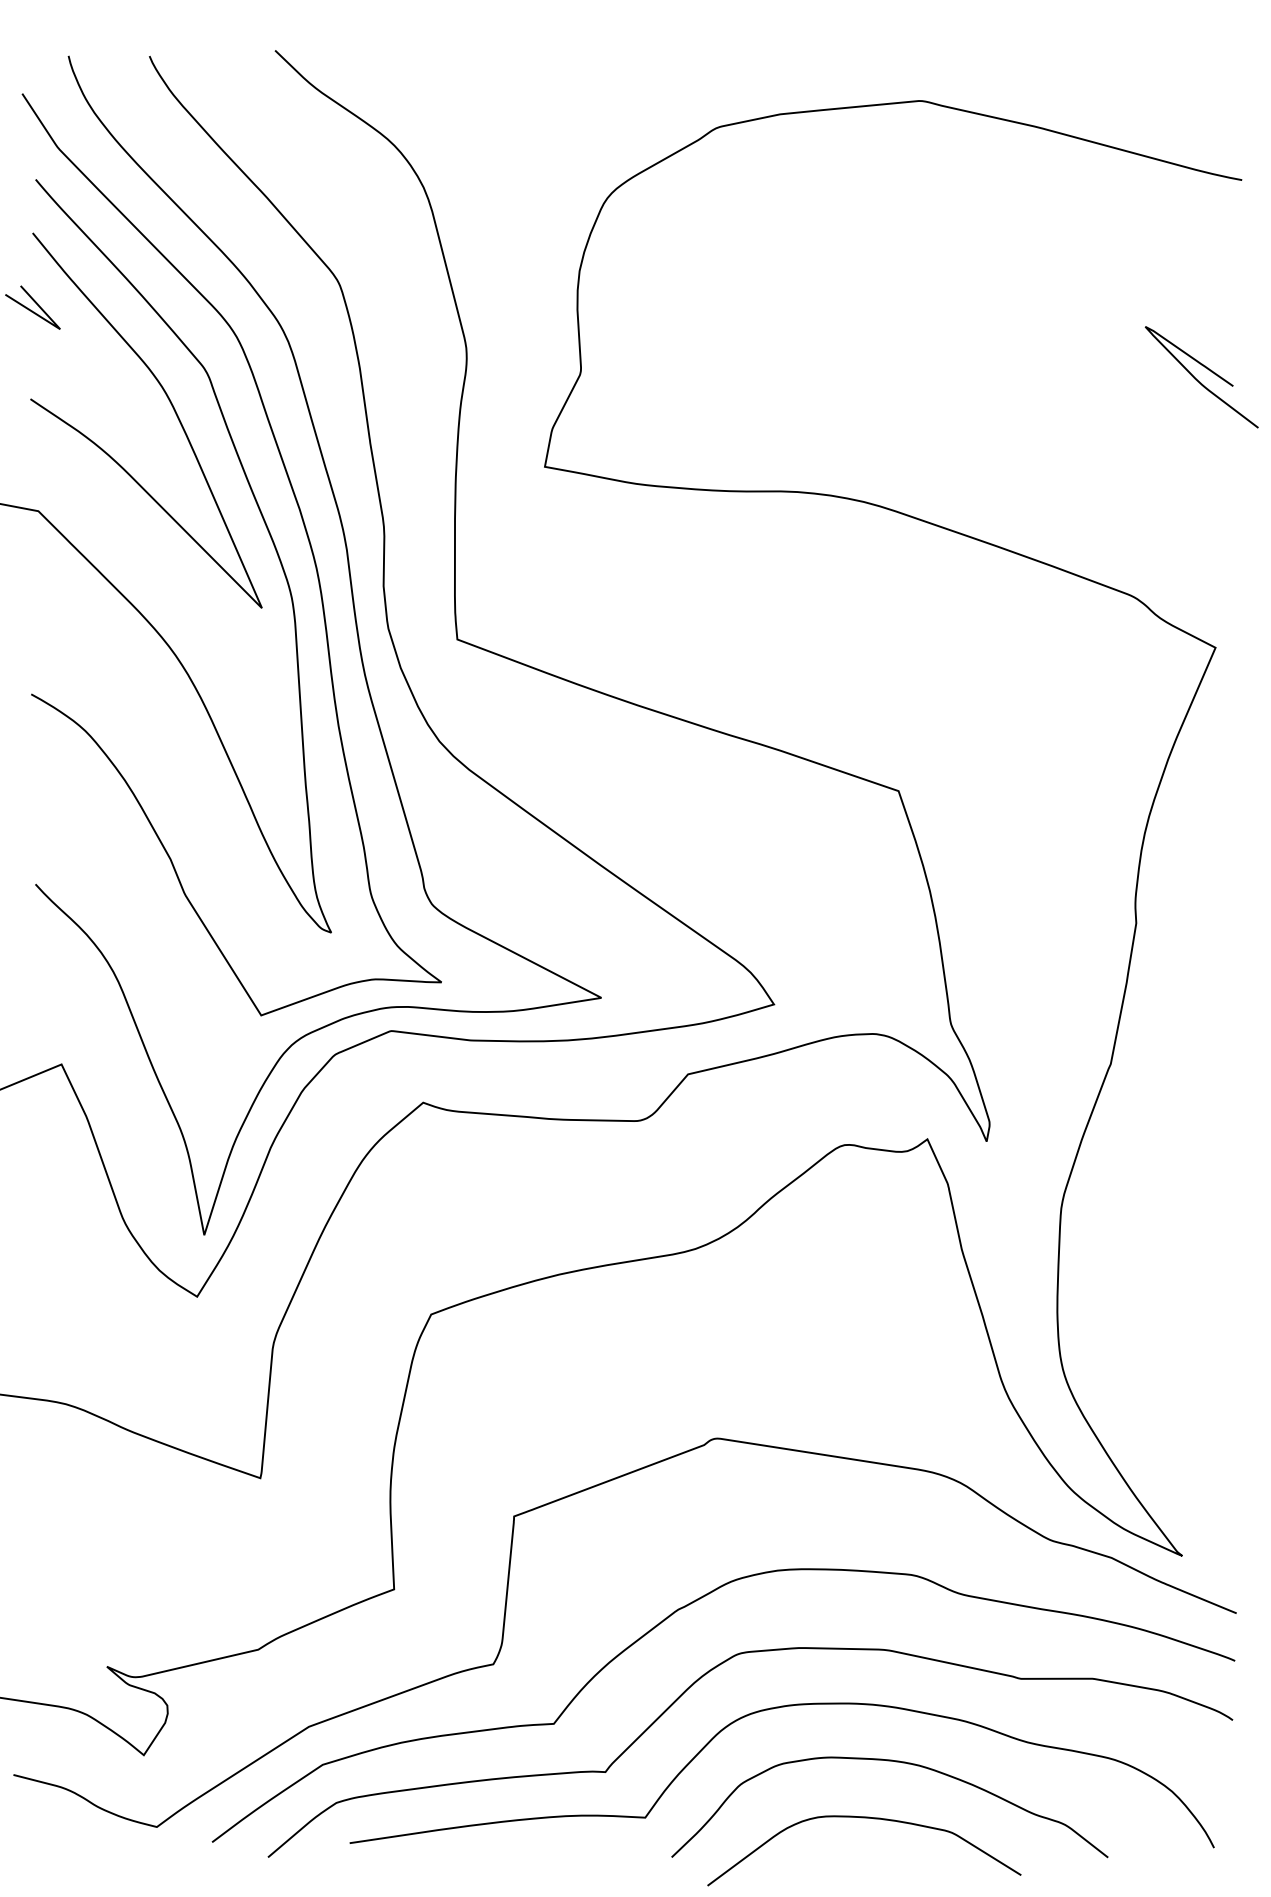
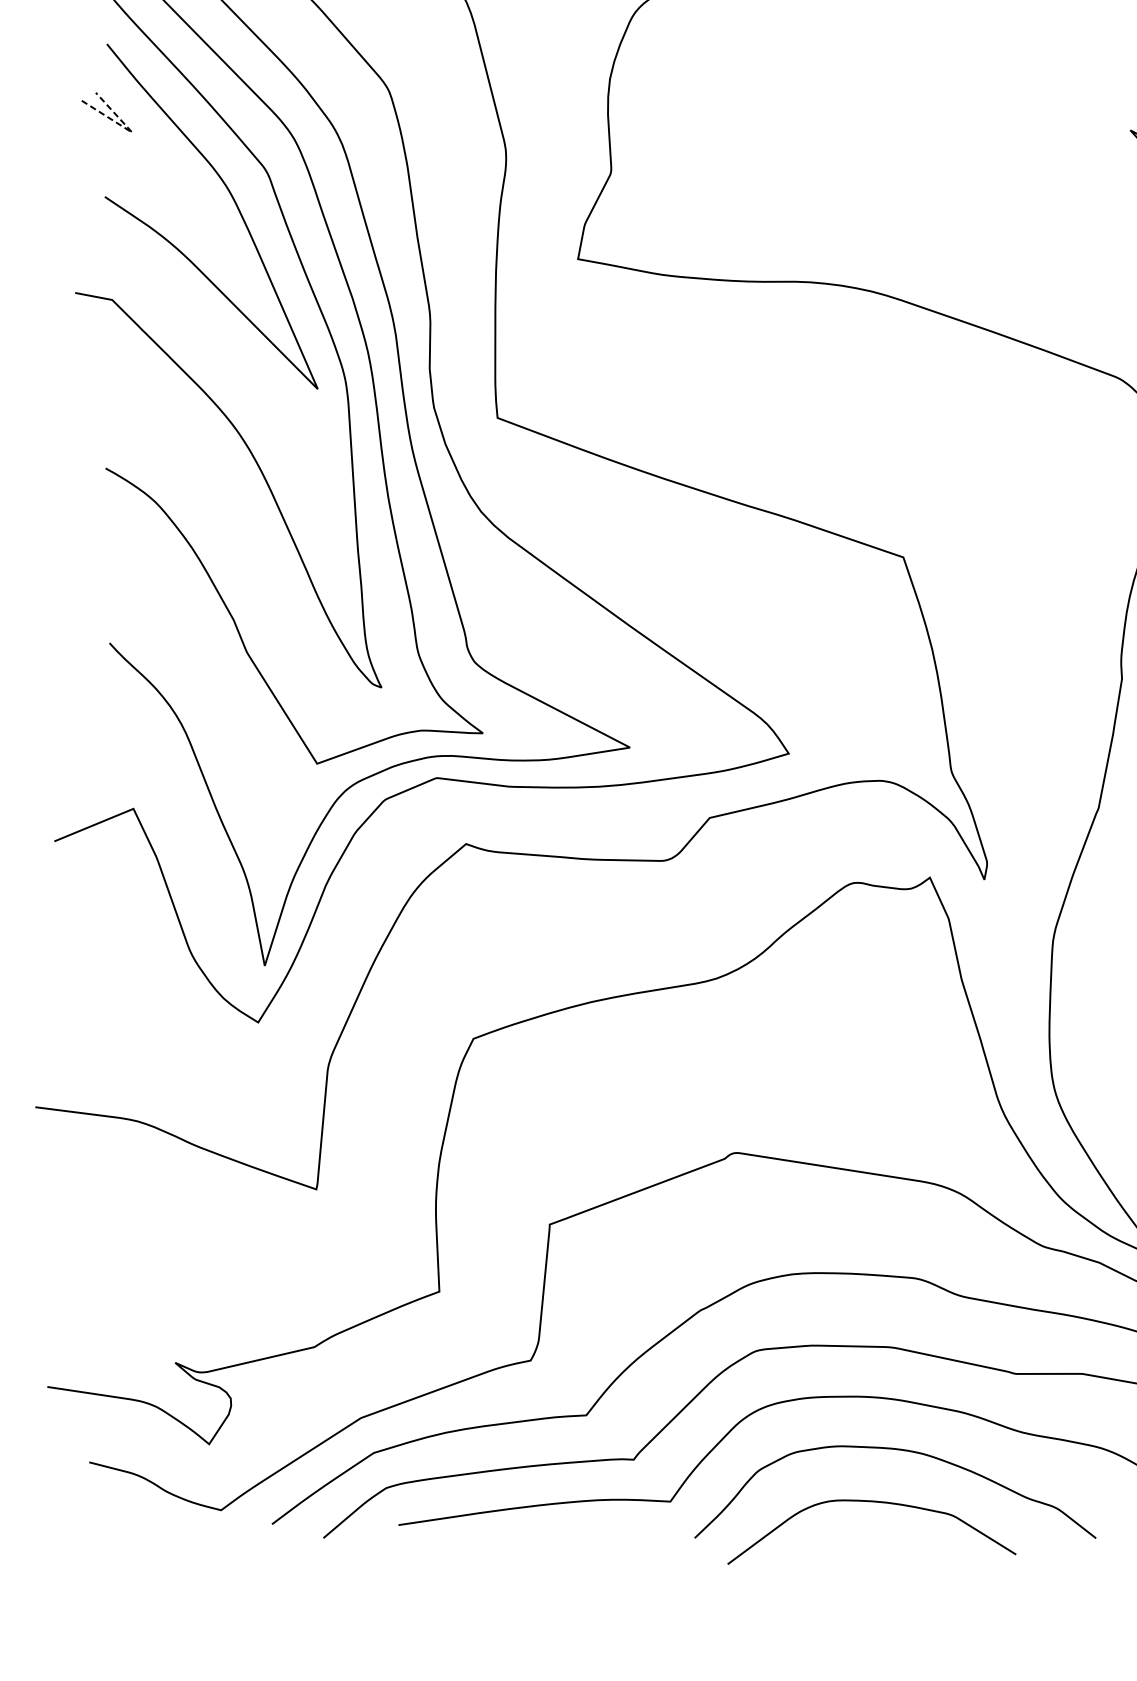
line: (58, 328) -> (130, 131), solid -> dashed

